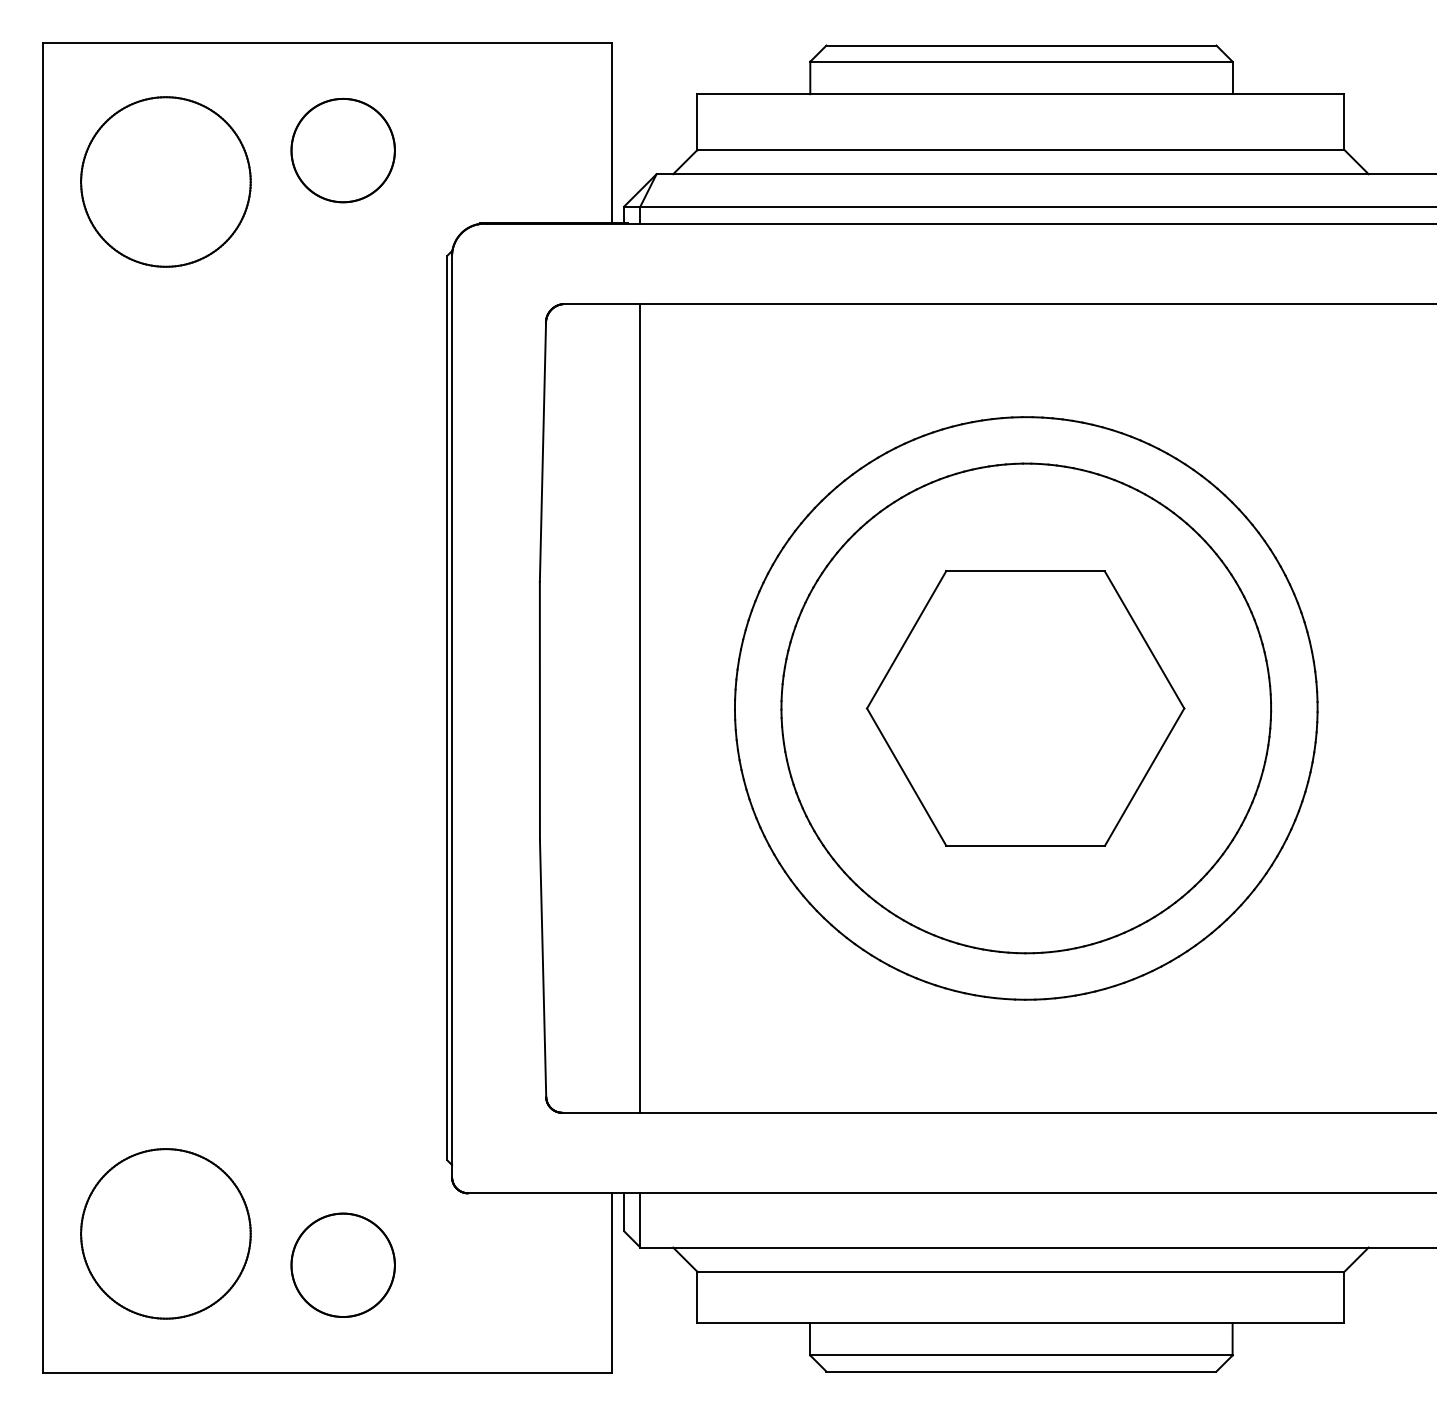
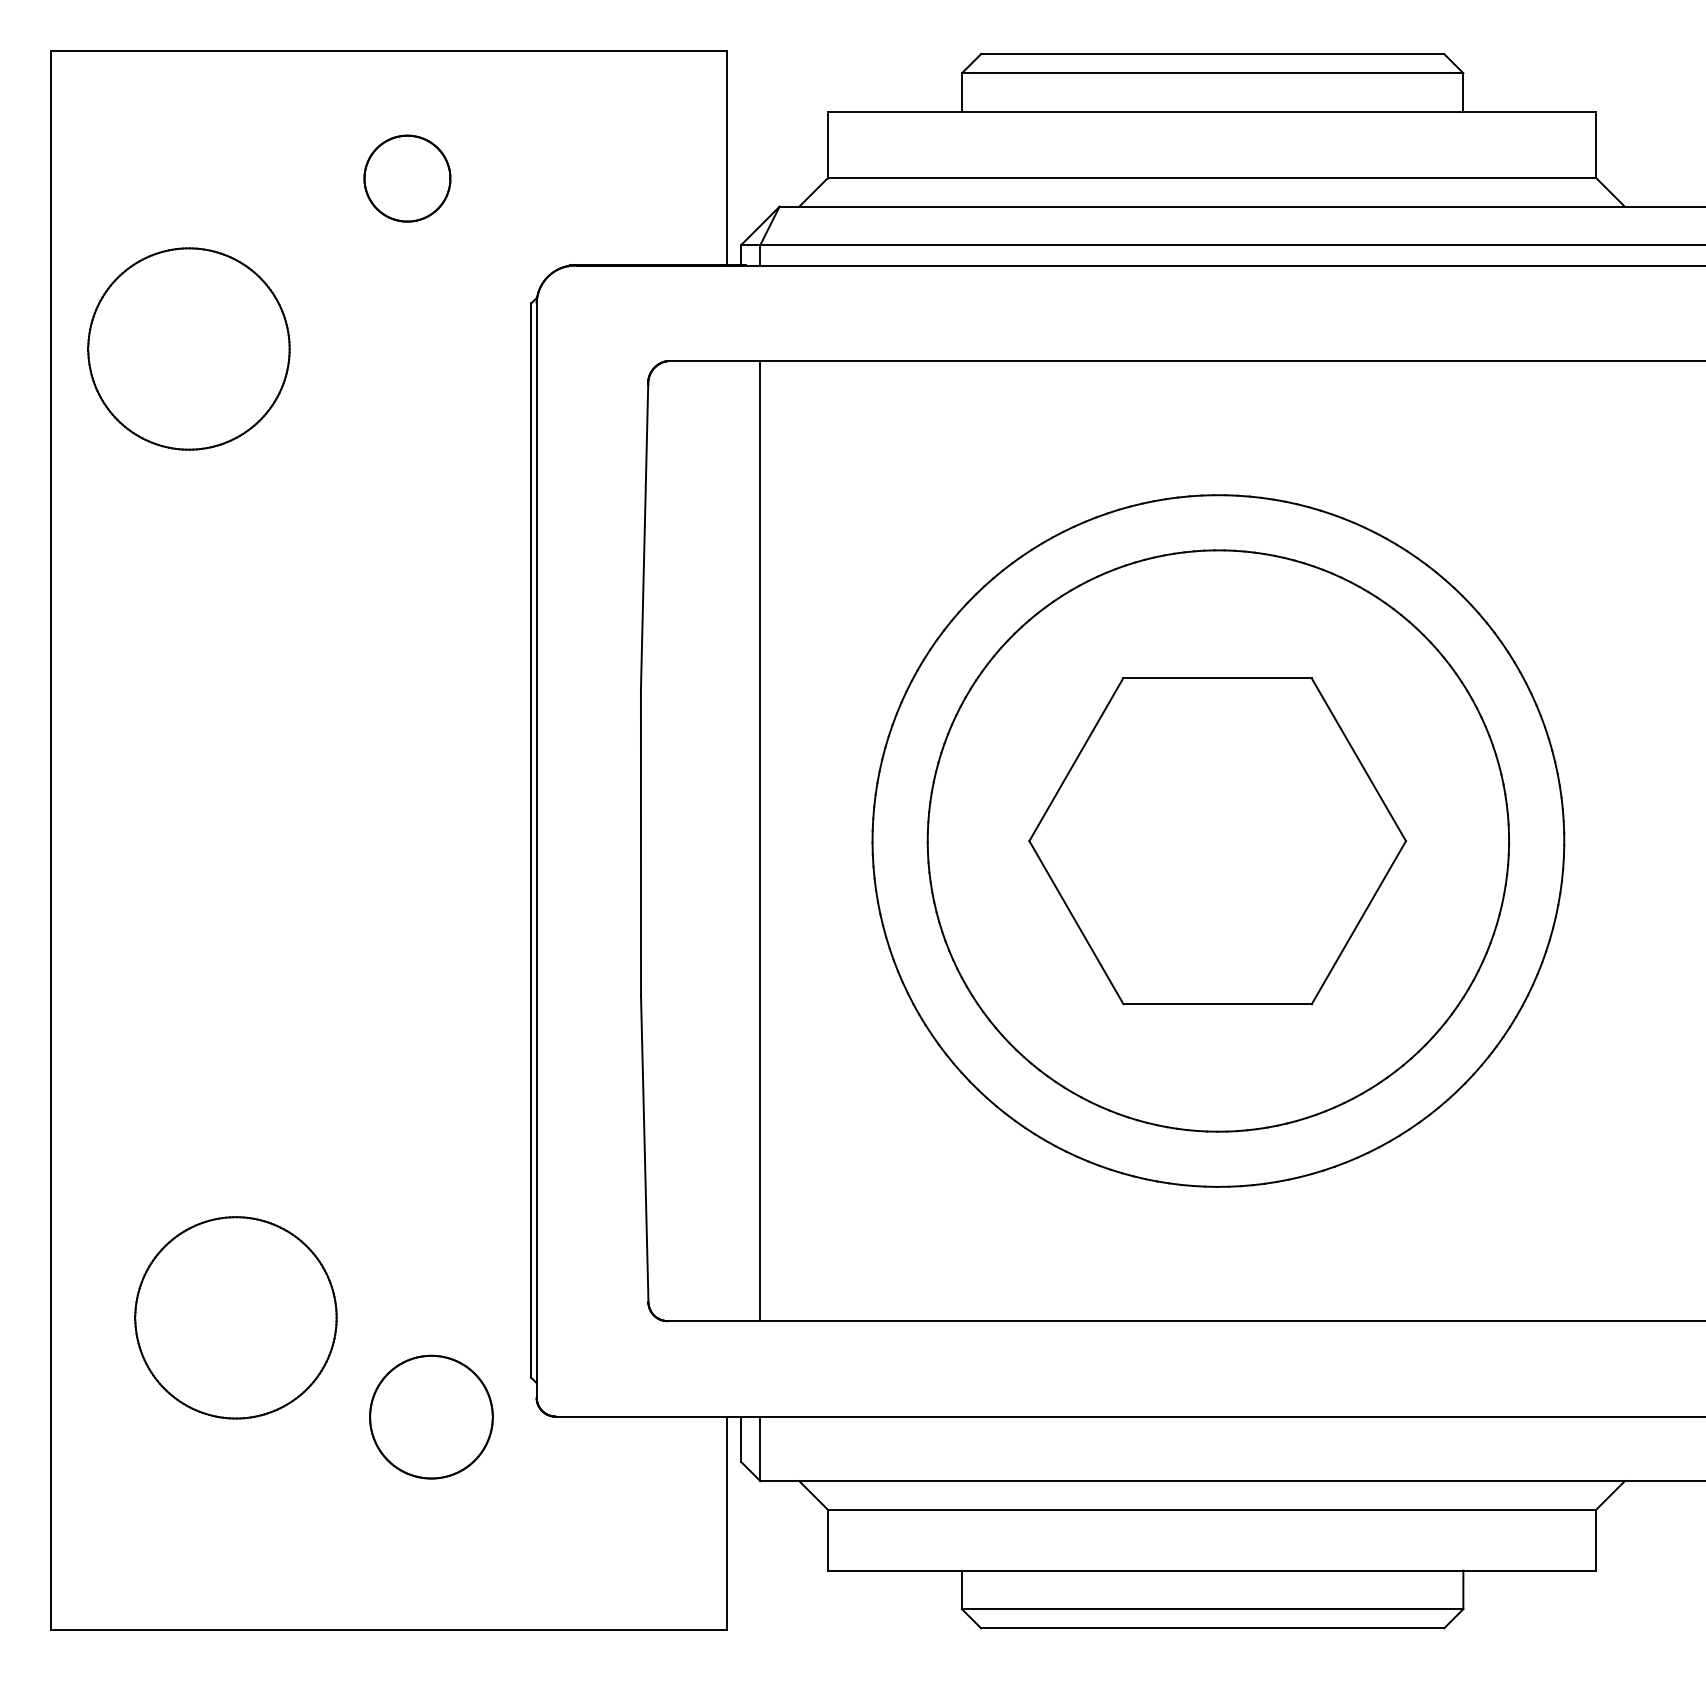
part: (343, 150) -> (407, 178), size x0.7
part: (165, 181) -> (188, 348), moved
part: (165, 1233) -> (235, 1317), moved
part: (343, 1264) -> (431, 1416), moved

